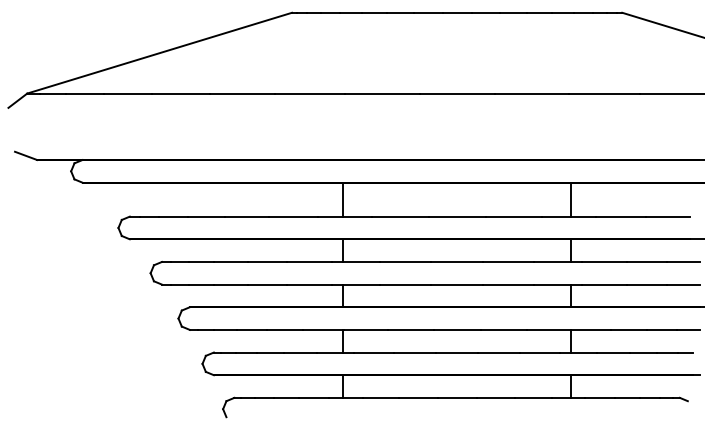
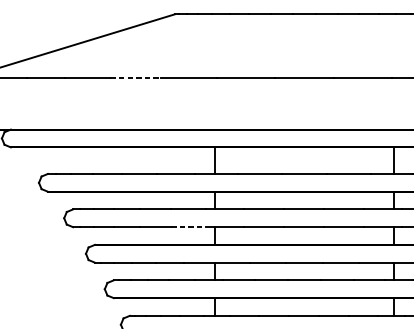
line: (242, 93) -> (136, 77), solid -> dashed
line: (310, 284) -> (189, 227), solid -> dashed

